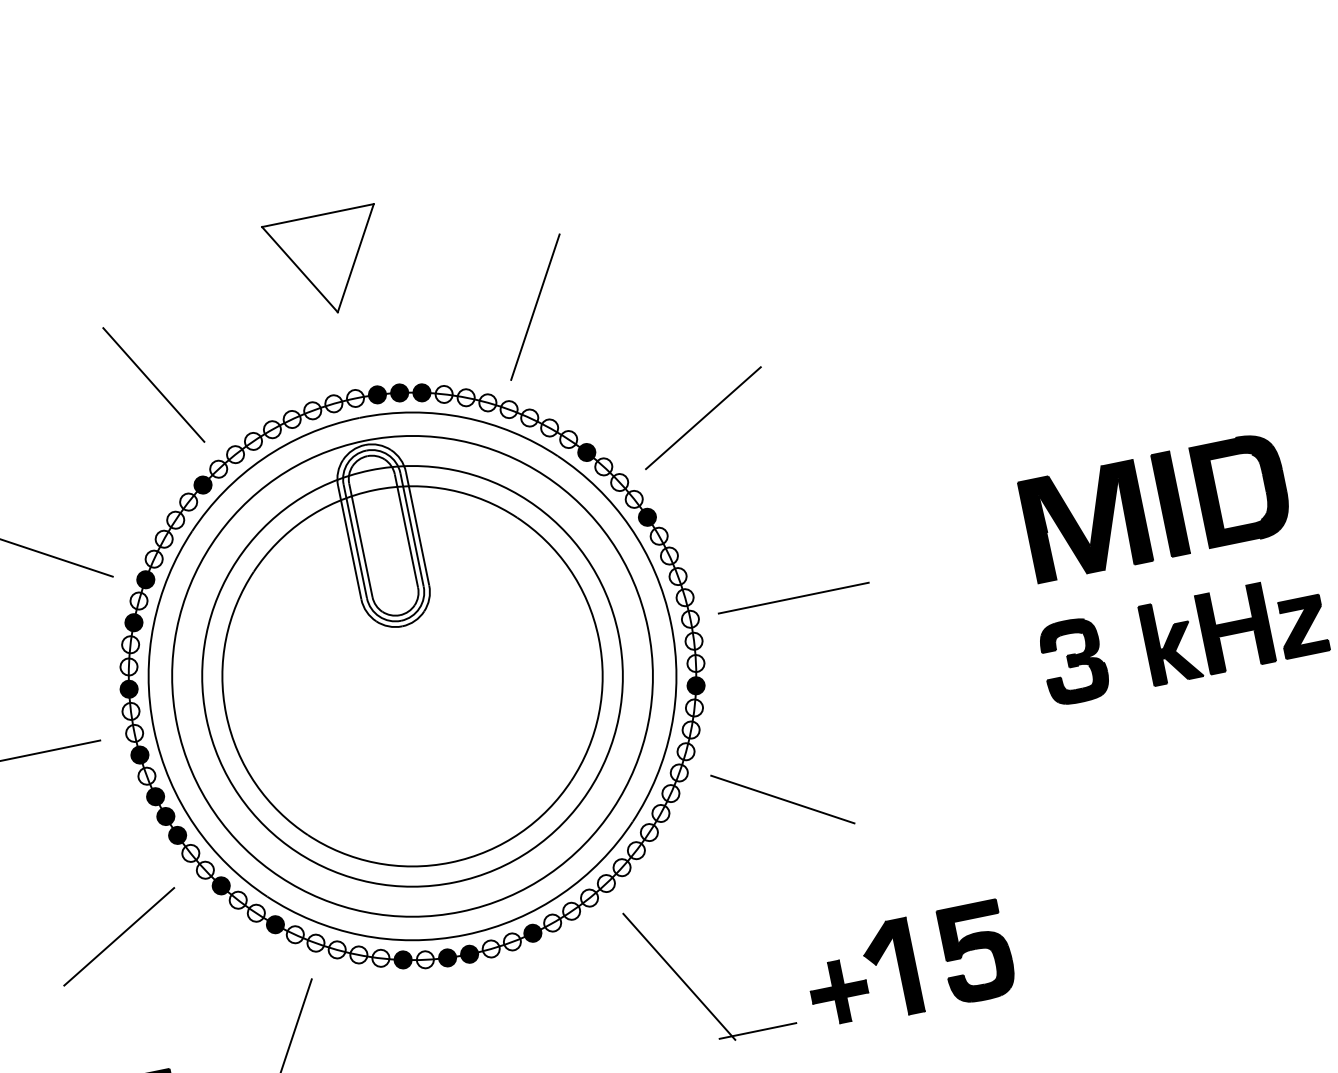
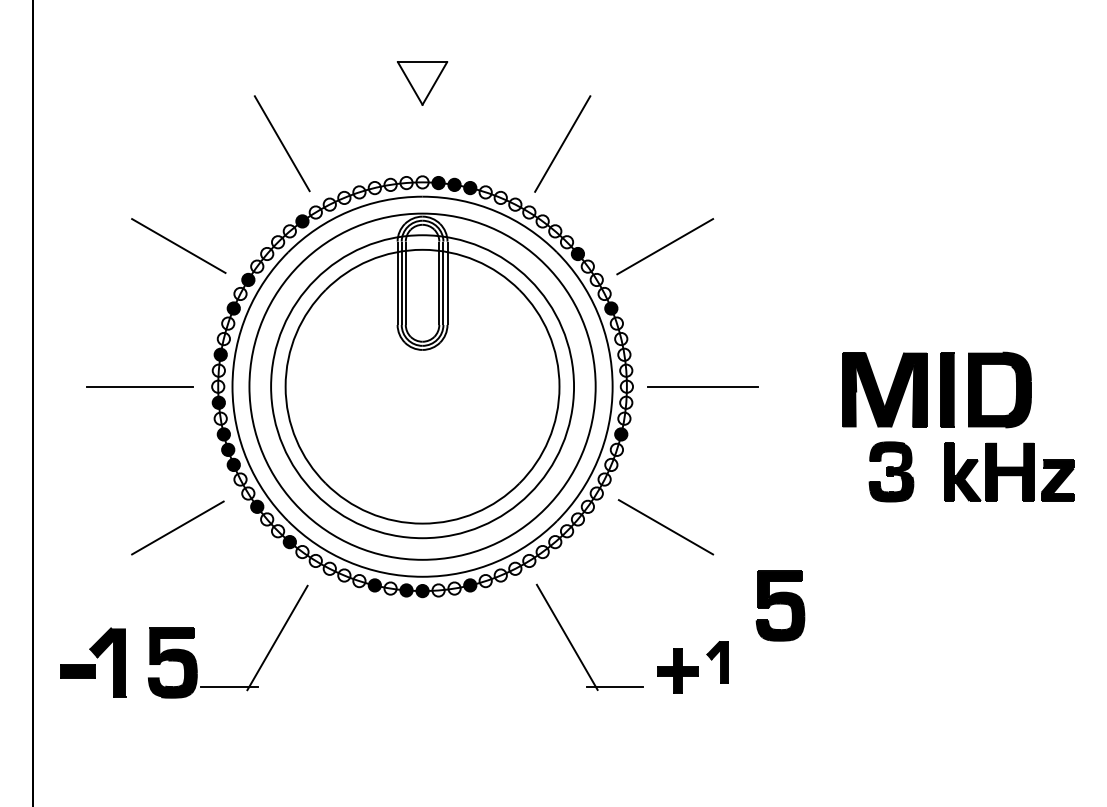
part: (327, 263) -> (422, 83), size x0.6
part: (1155, 506) -> (936, 389), moved
part: (976, 951) -> (780, 605), moved
part: (890, 969) -> (717, 662), size x0.6

